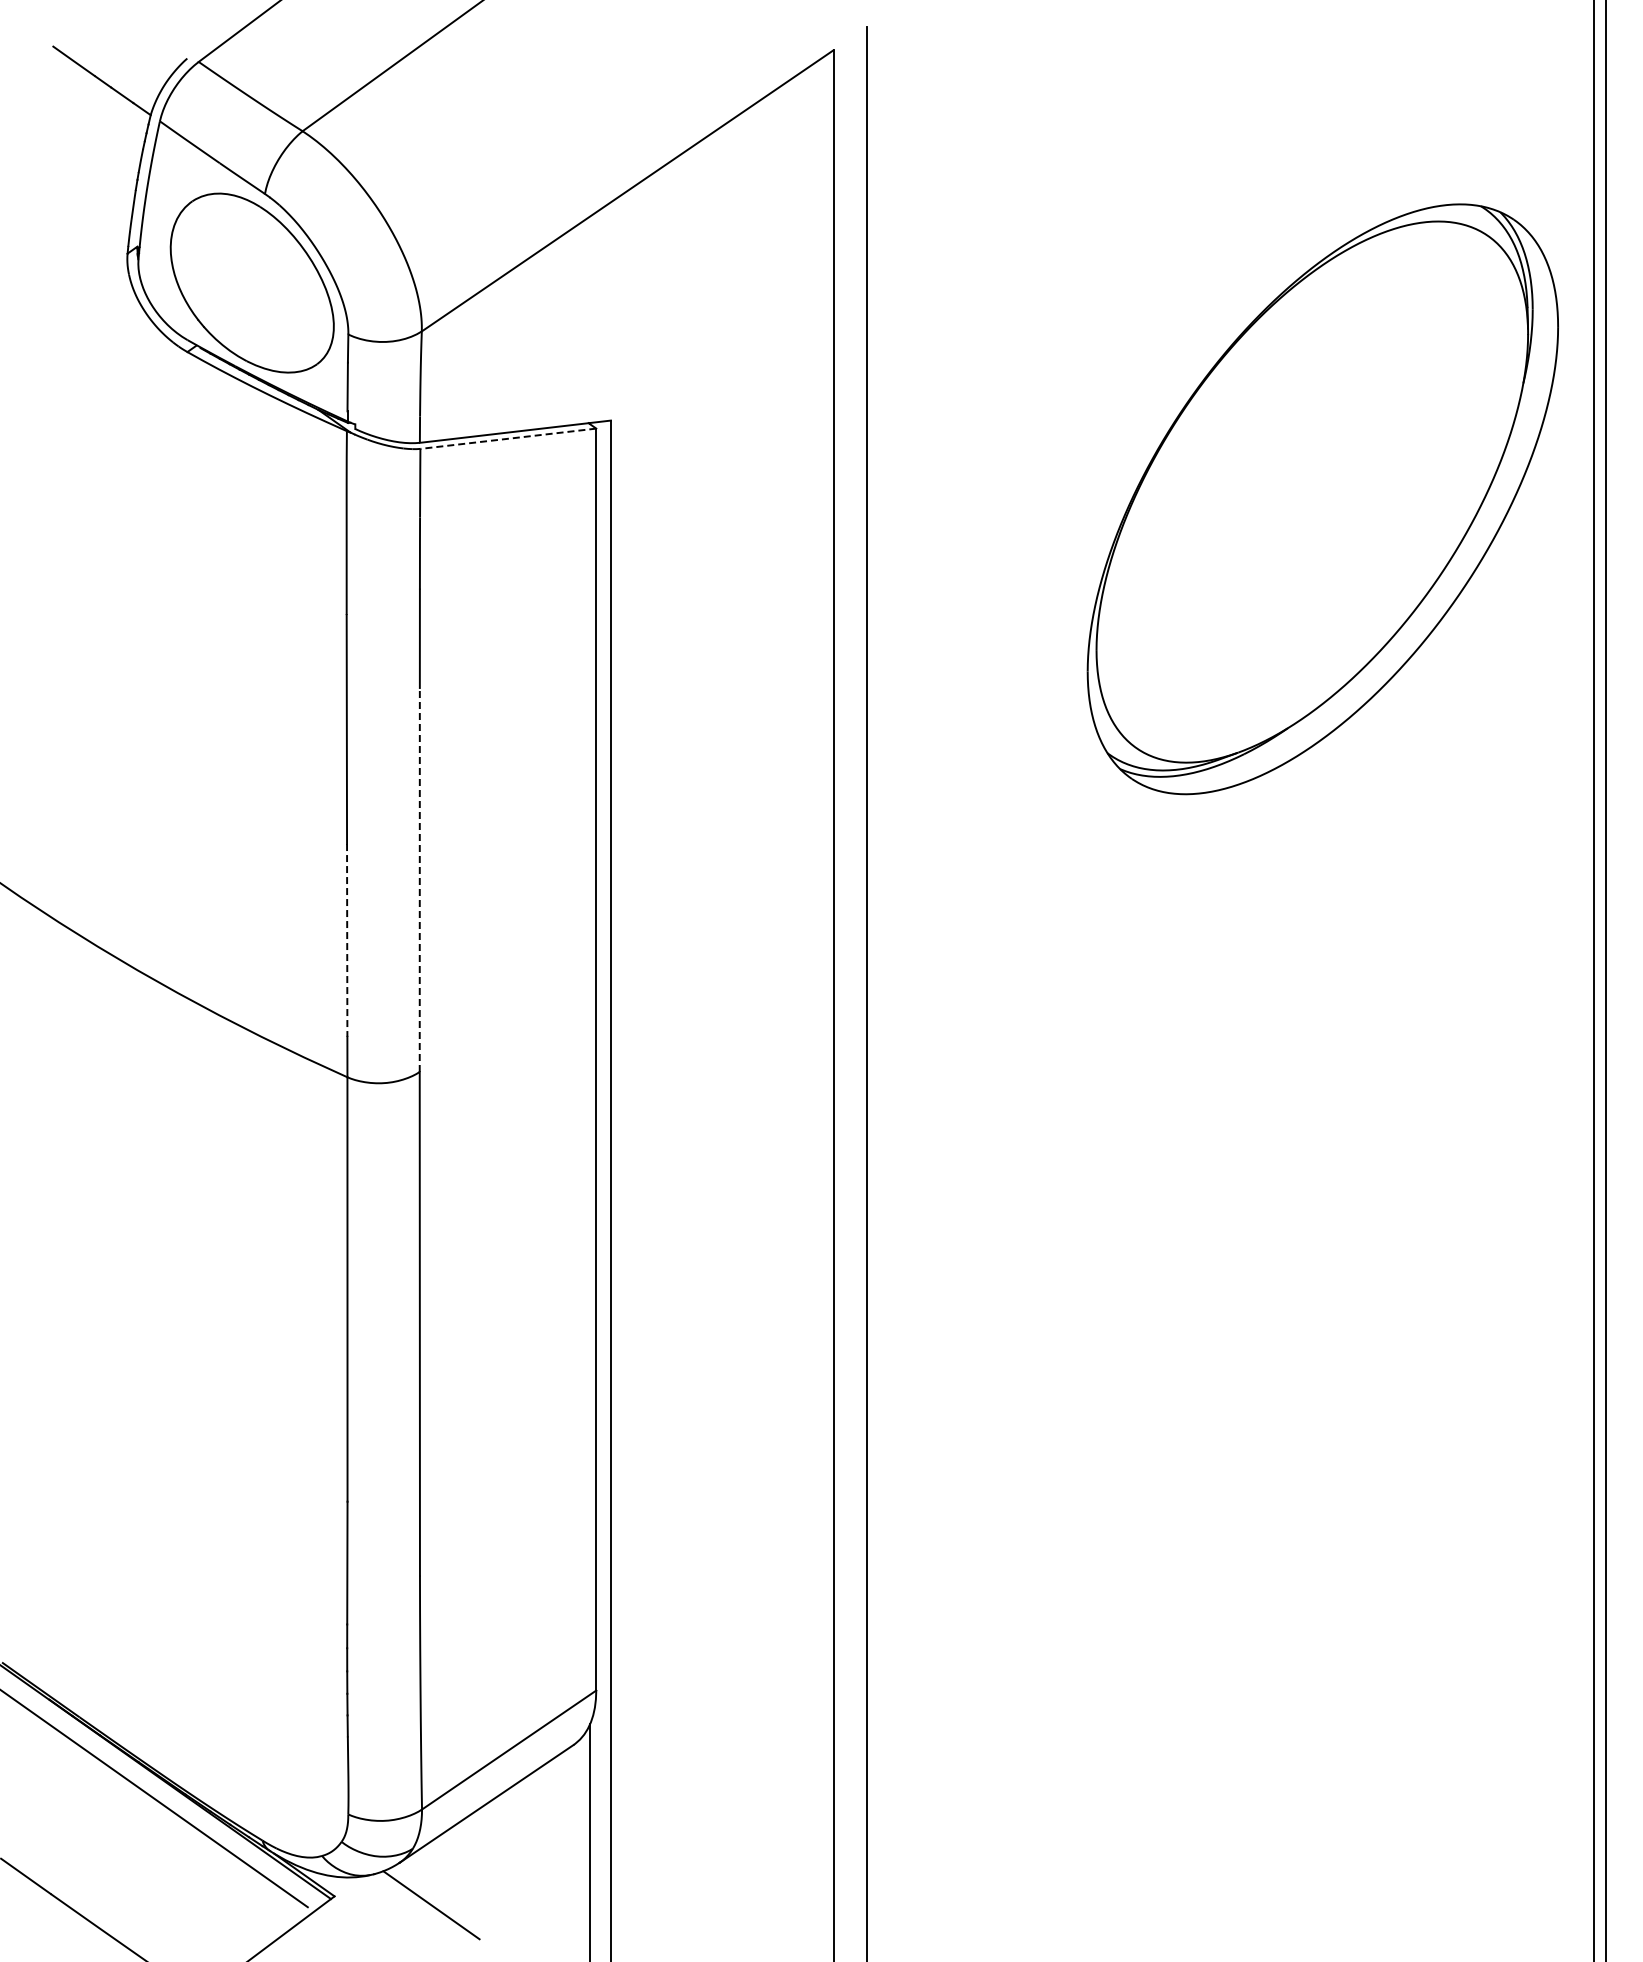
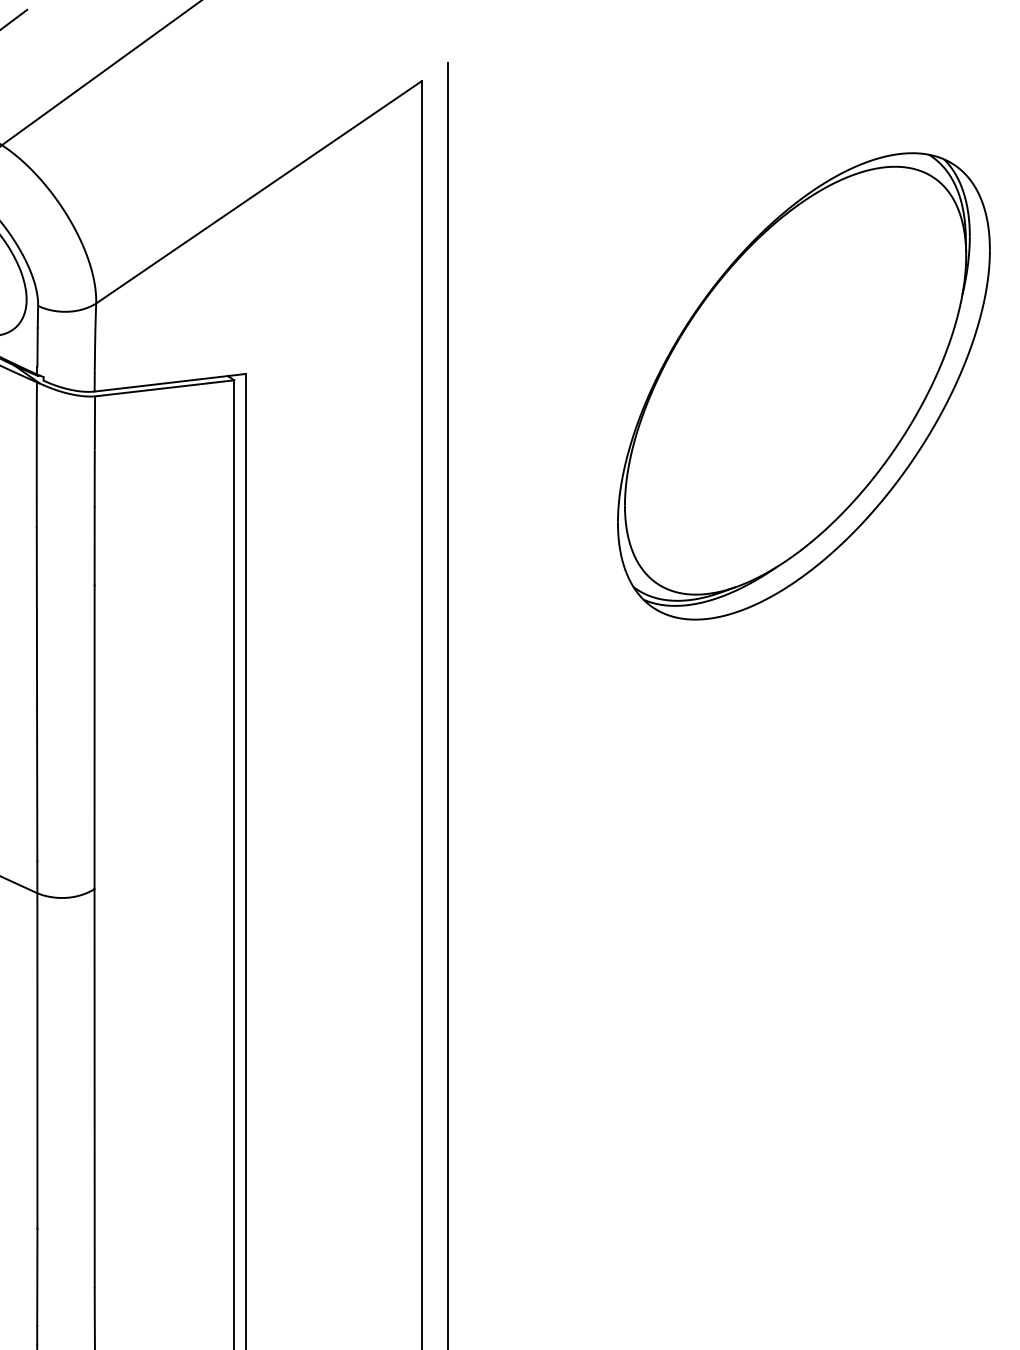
line: (508, 438) -> (164, 388), dashed -> solid
part: (1322, 499) -> (803, 386), moved
line: (419, 879) -> (94, 736), dashed -> solid
line: (347, 940) -> (37, 785), dashed -> solid

